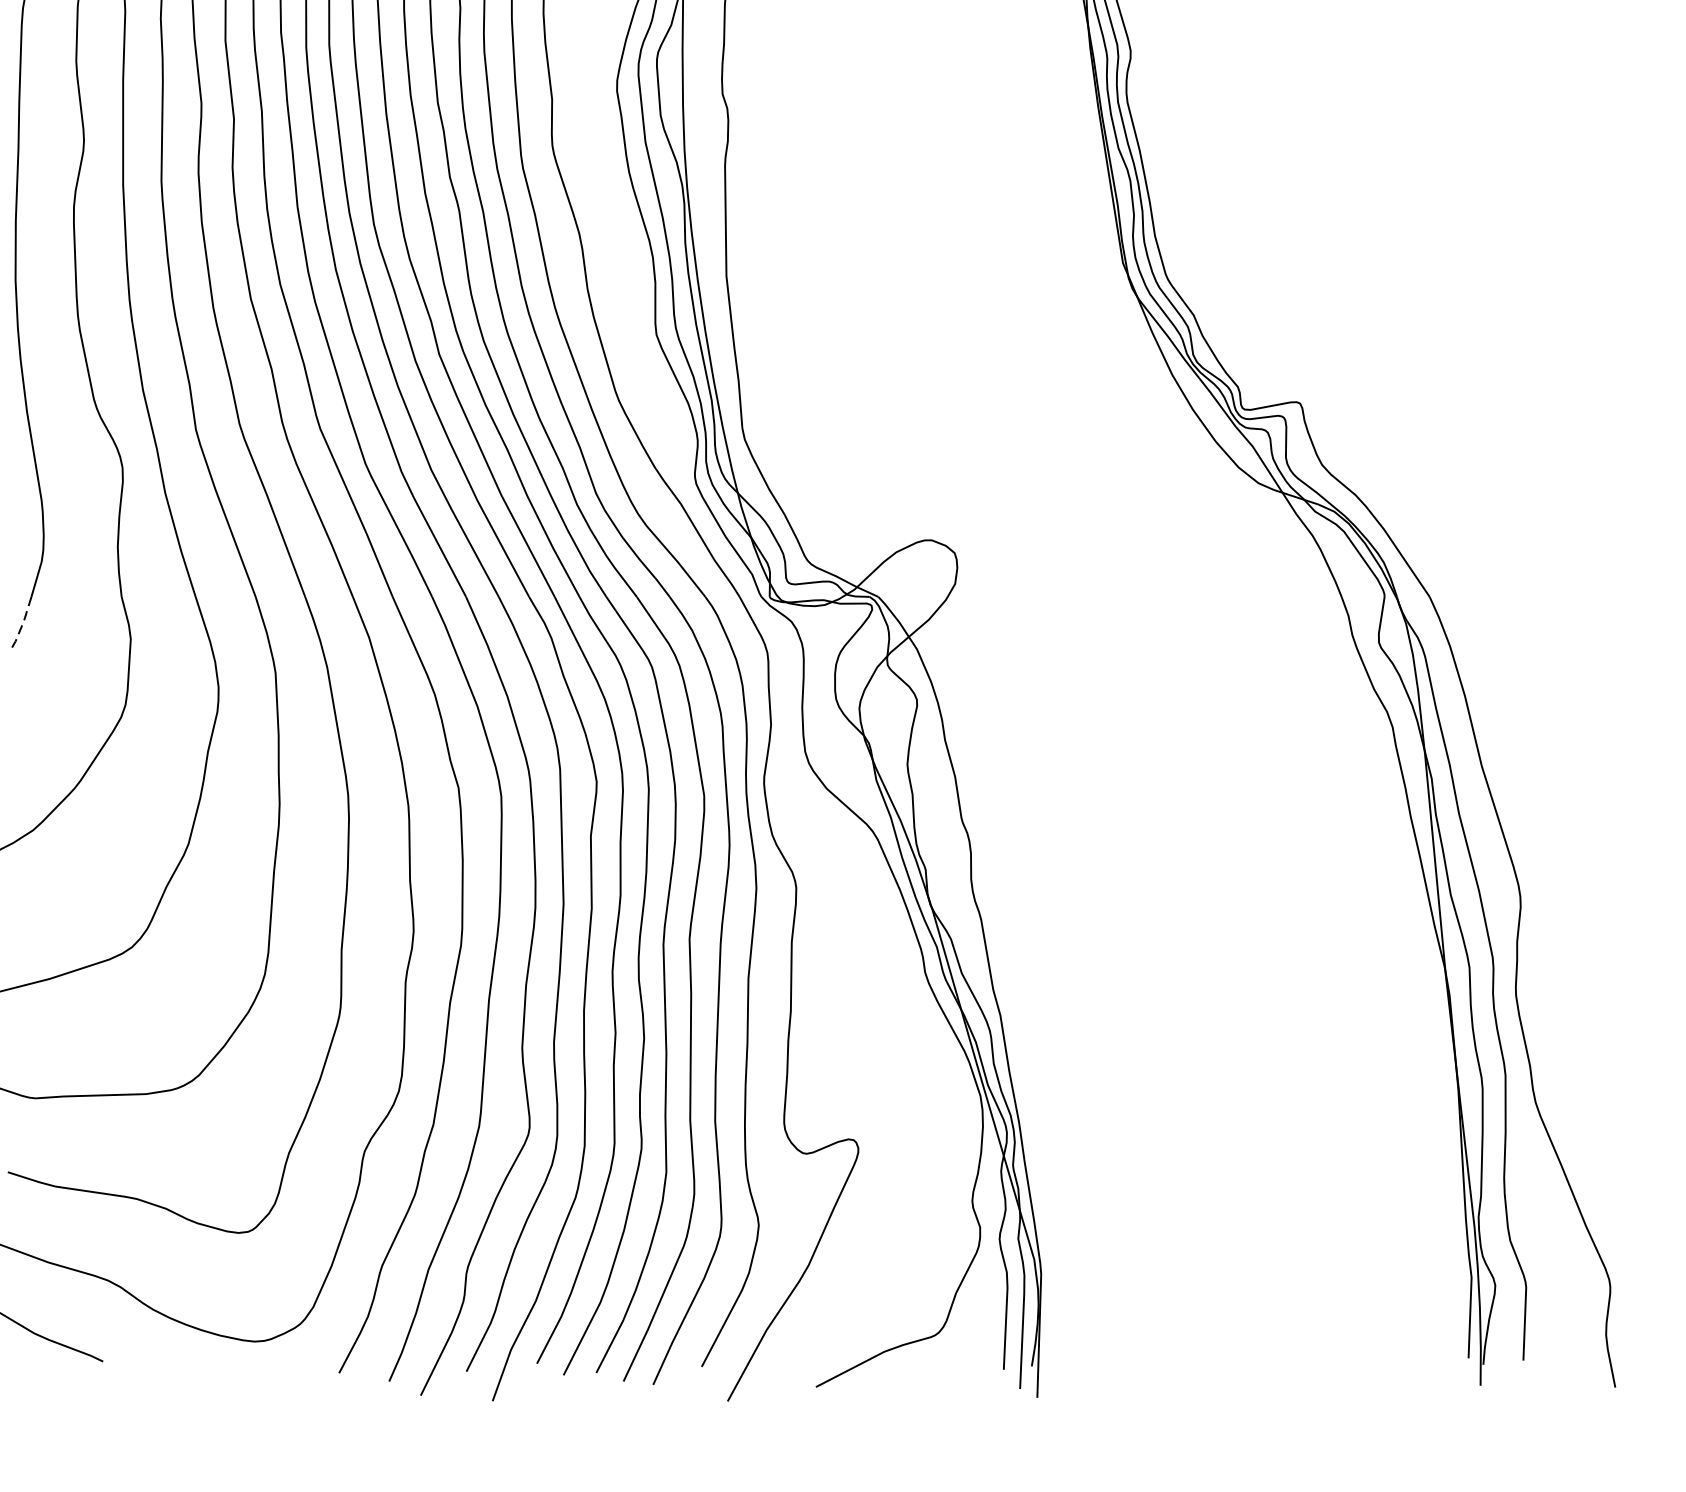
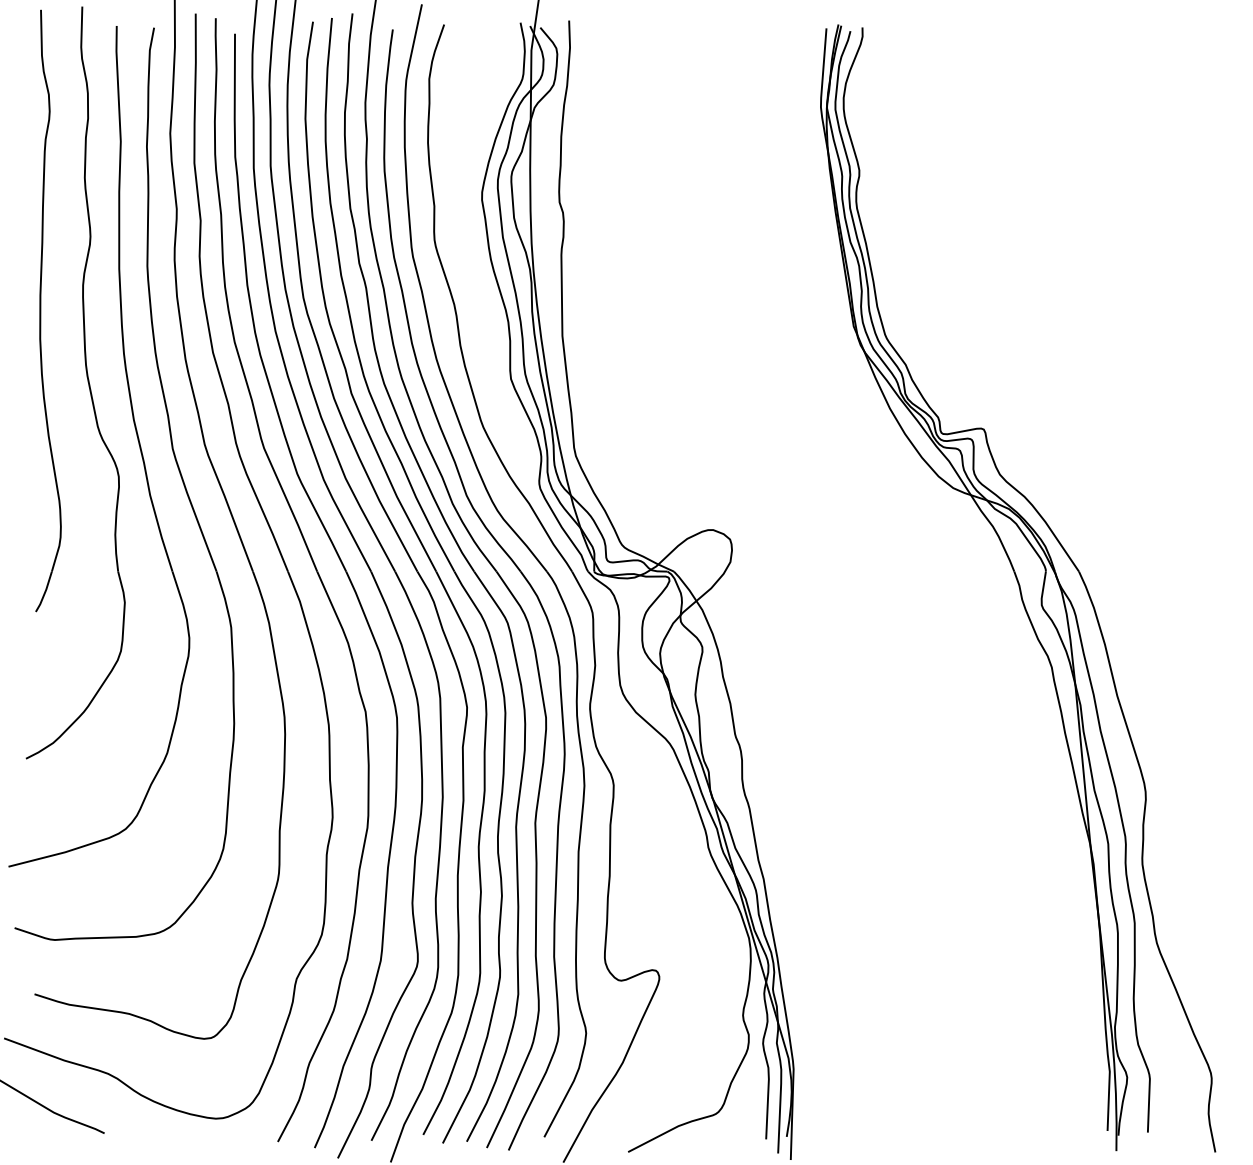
line: (21, 626) -> (44, 593), dashed -> solid

